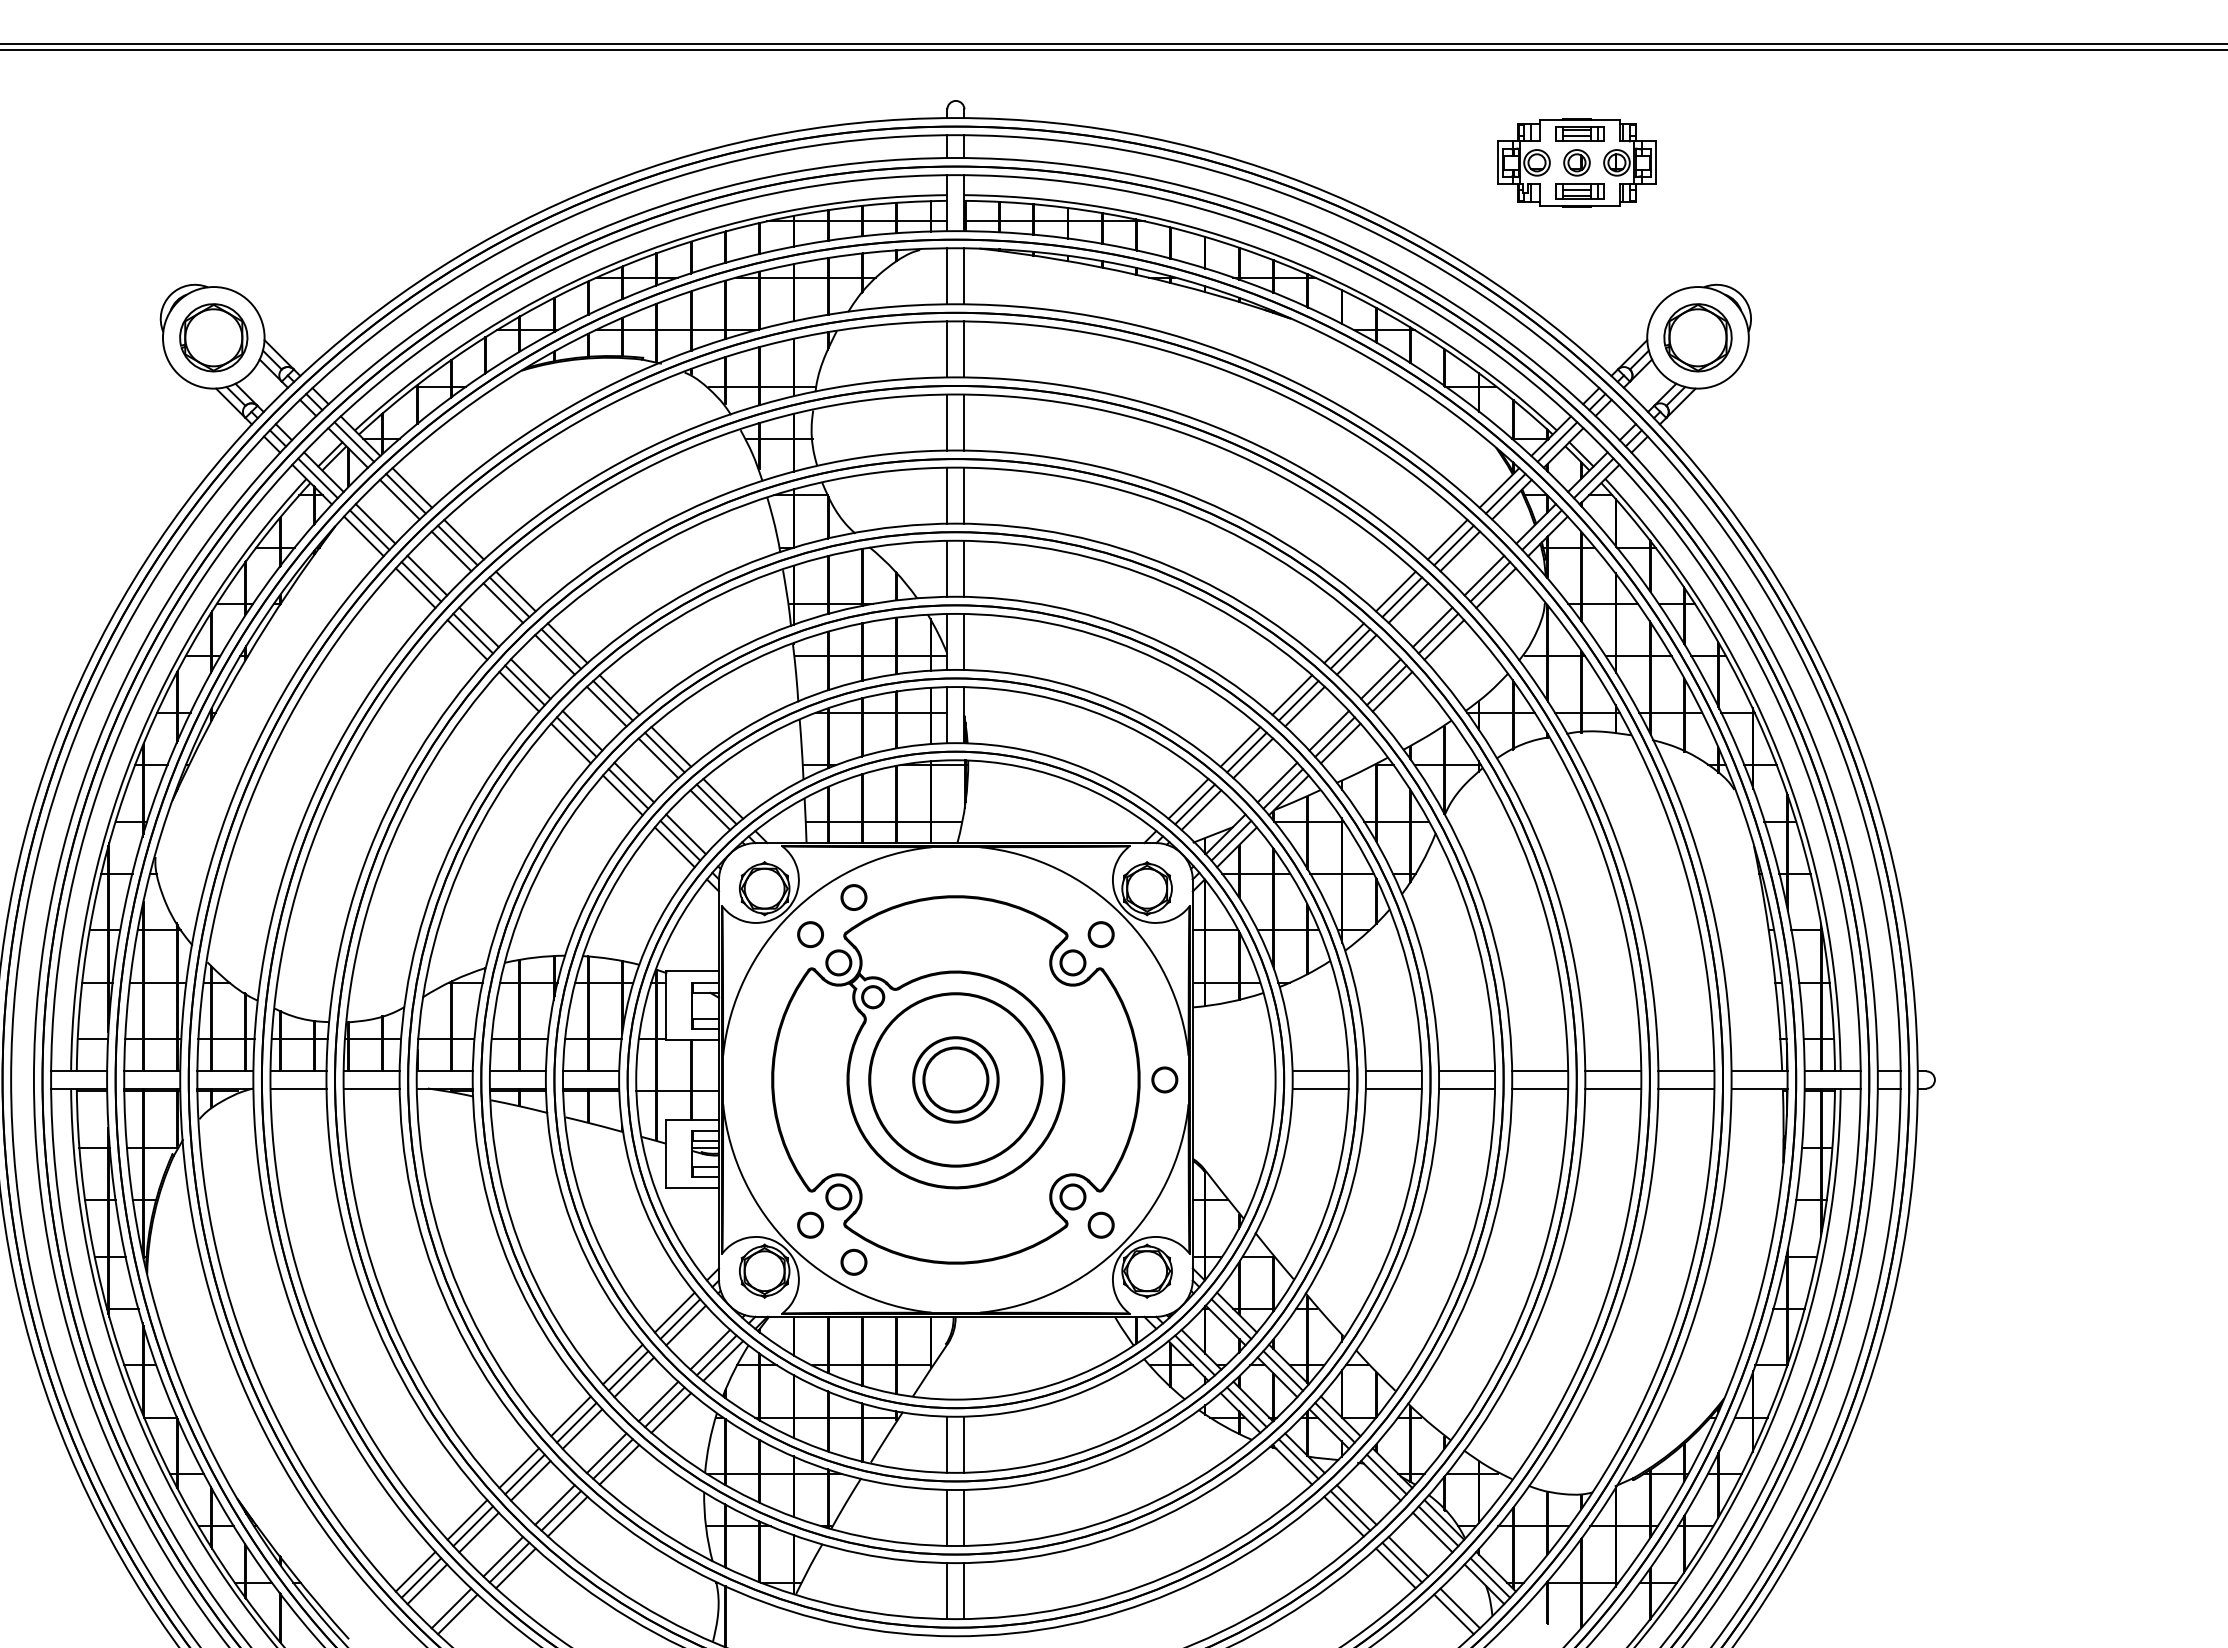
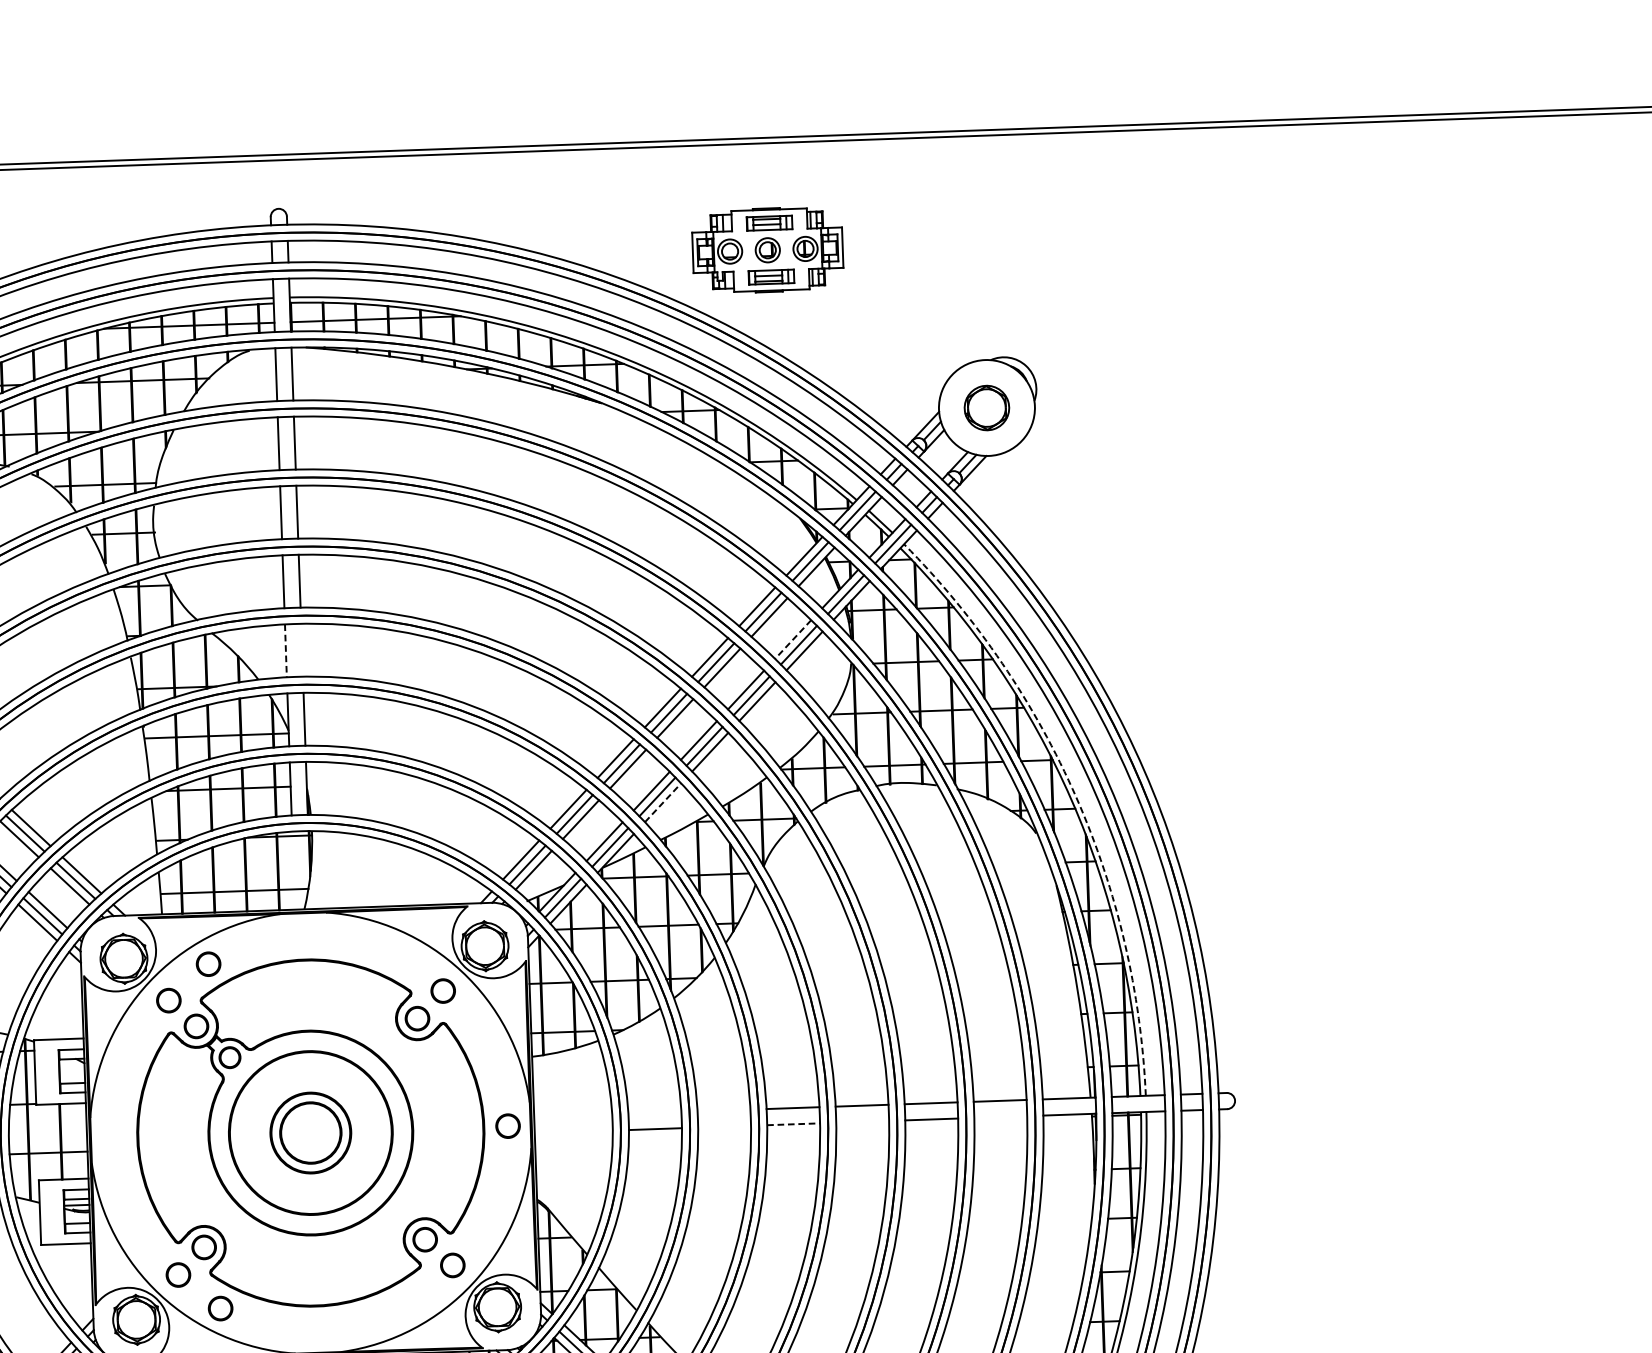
part: (1576, 162) -> (767, 249), moved
part: (1697, 337) -> (986, 407), size x0.7
line: (964, 568) -> (302, 649), removed
line: (947, 569) -> (286, 651), solid -> dashed
line: (1484, 575) -> (793, 639), solid -> dashed
line: (1341, 743) -> (663, 802), solid -> dashed
arc: (1778, 753) -> (1076, 797), solid -> dashed
line: (1320, 1071) -> (654, 1113), removed
line: (1393, 1071) -> (723, 1110), removed
line: (1393, 1088) -> (724, 1126), removed
line: (1467, 1088) -> (794, 1124), solid -> dashed
line: (1540, 1088) -> (862, 1121), removed
line: (1686, 1088) -> (1000, 1117), removed

